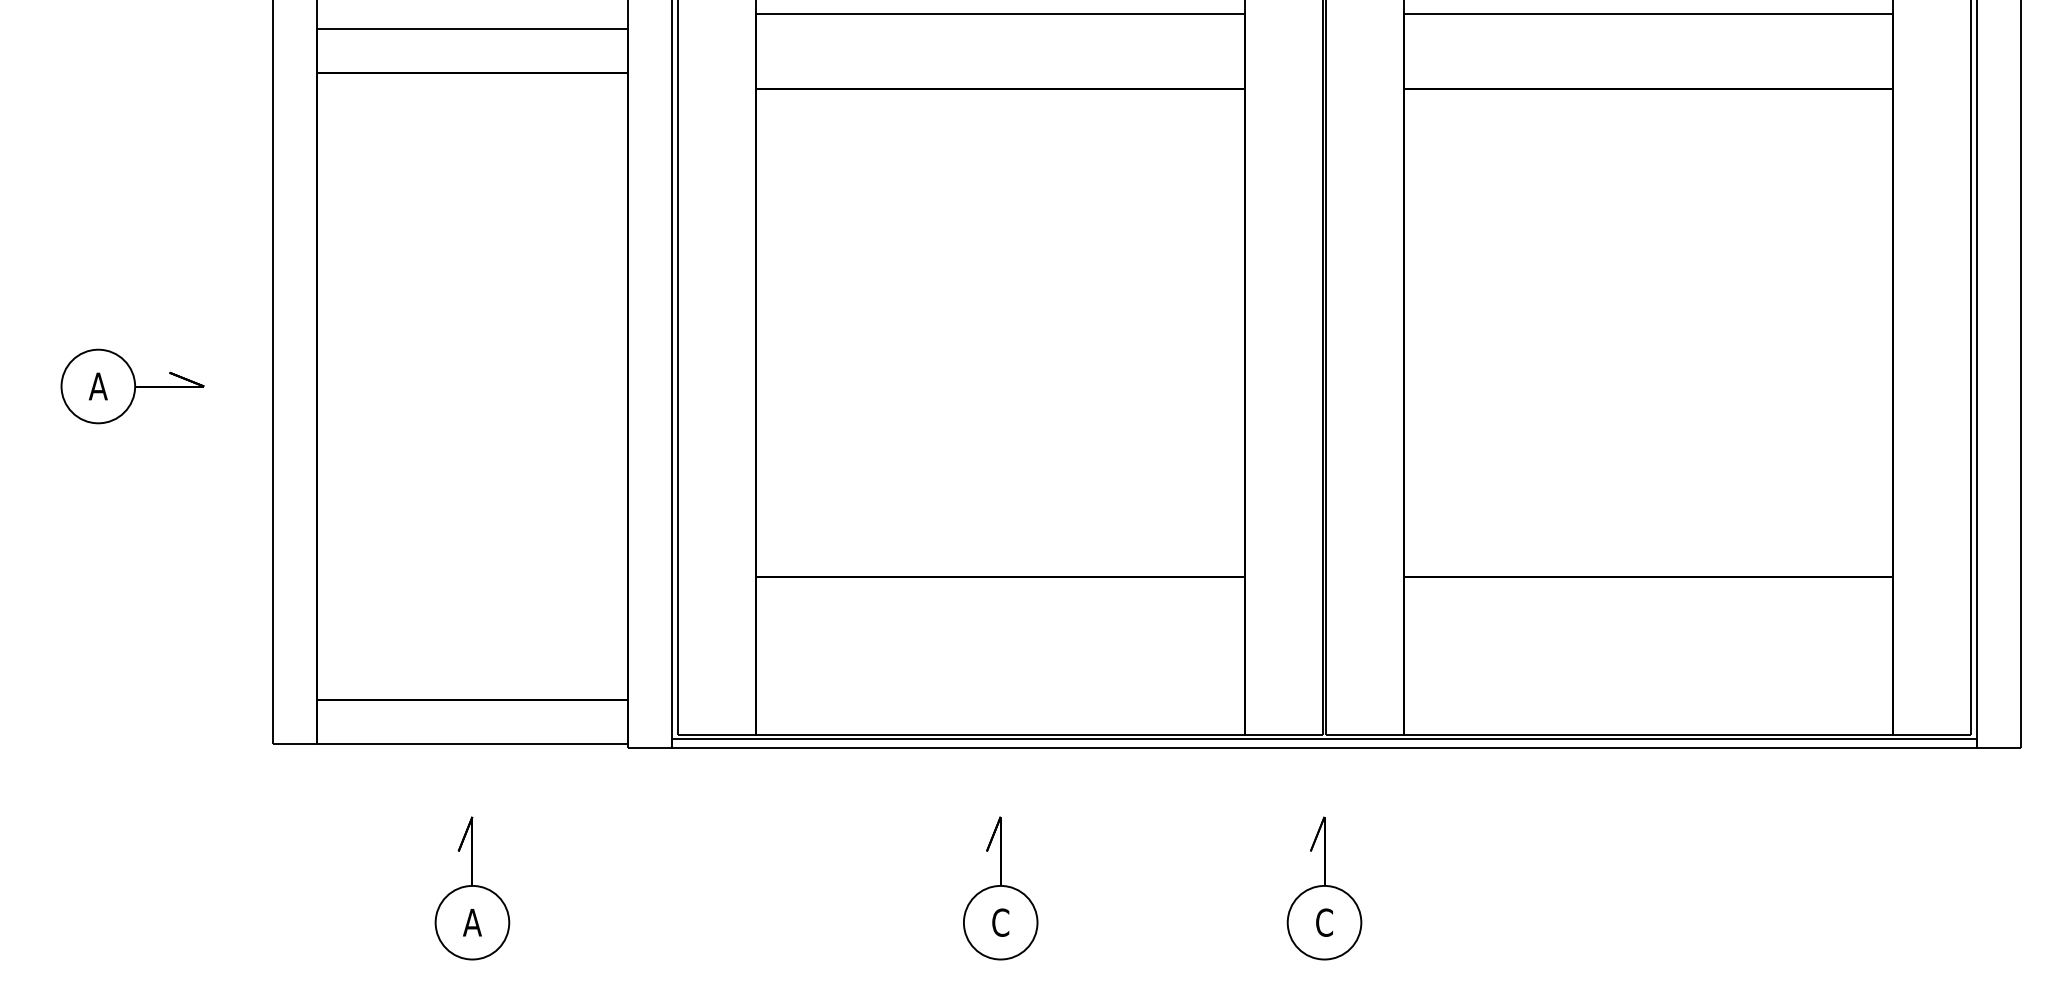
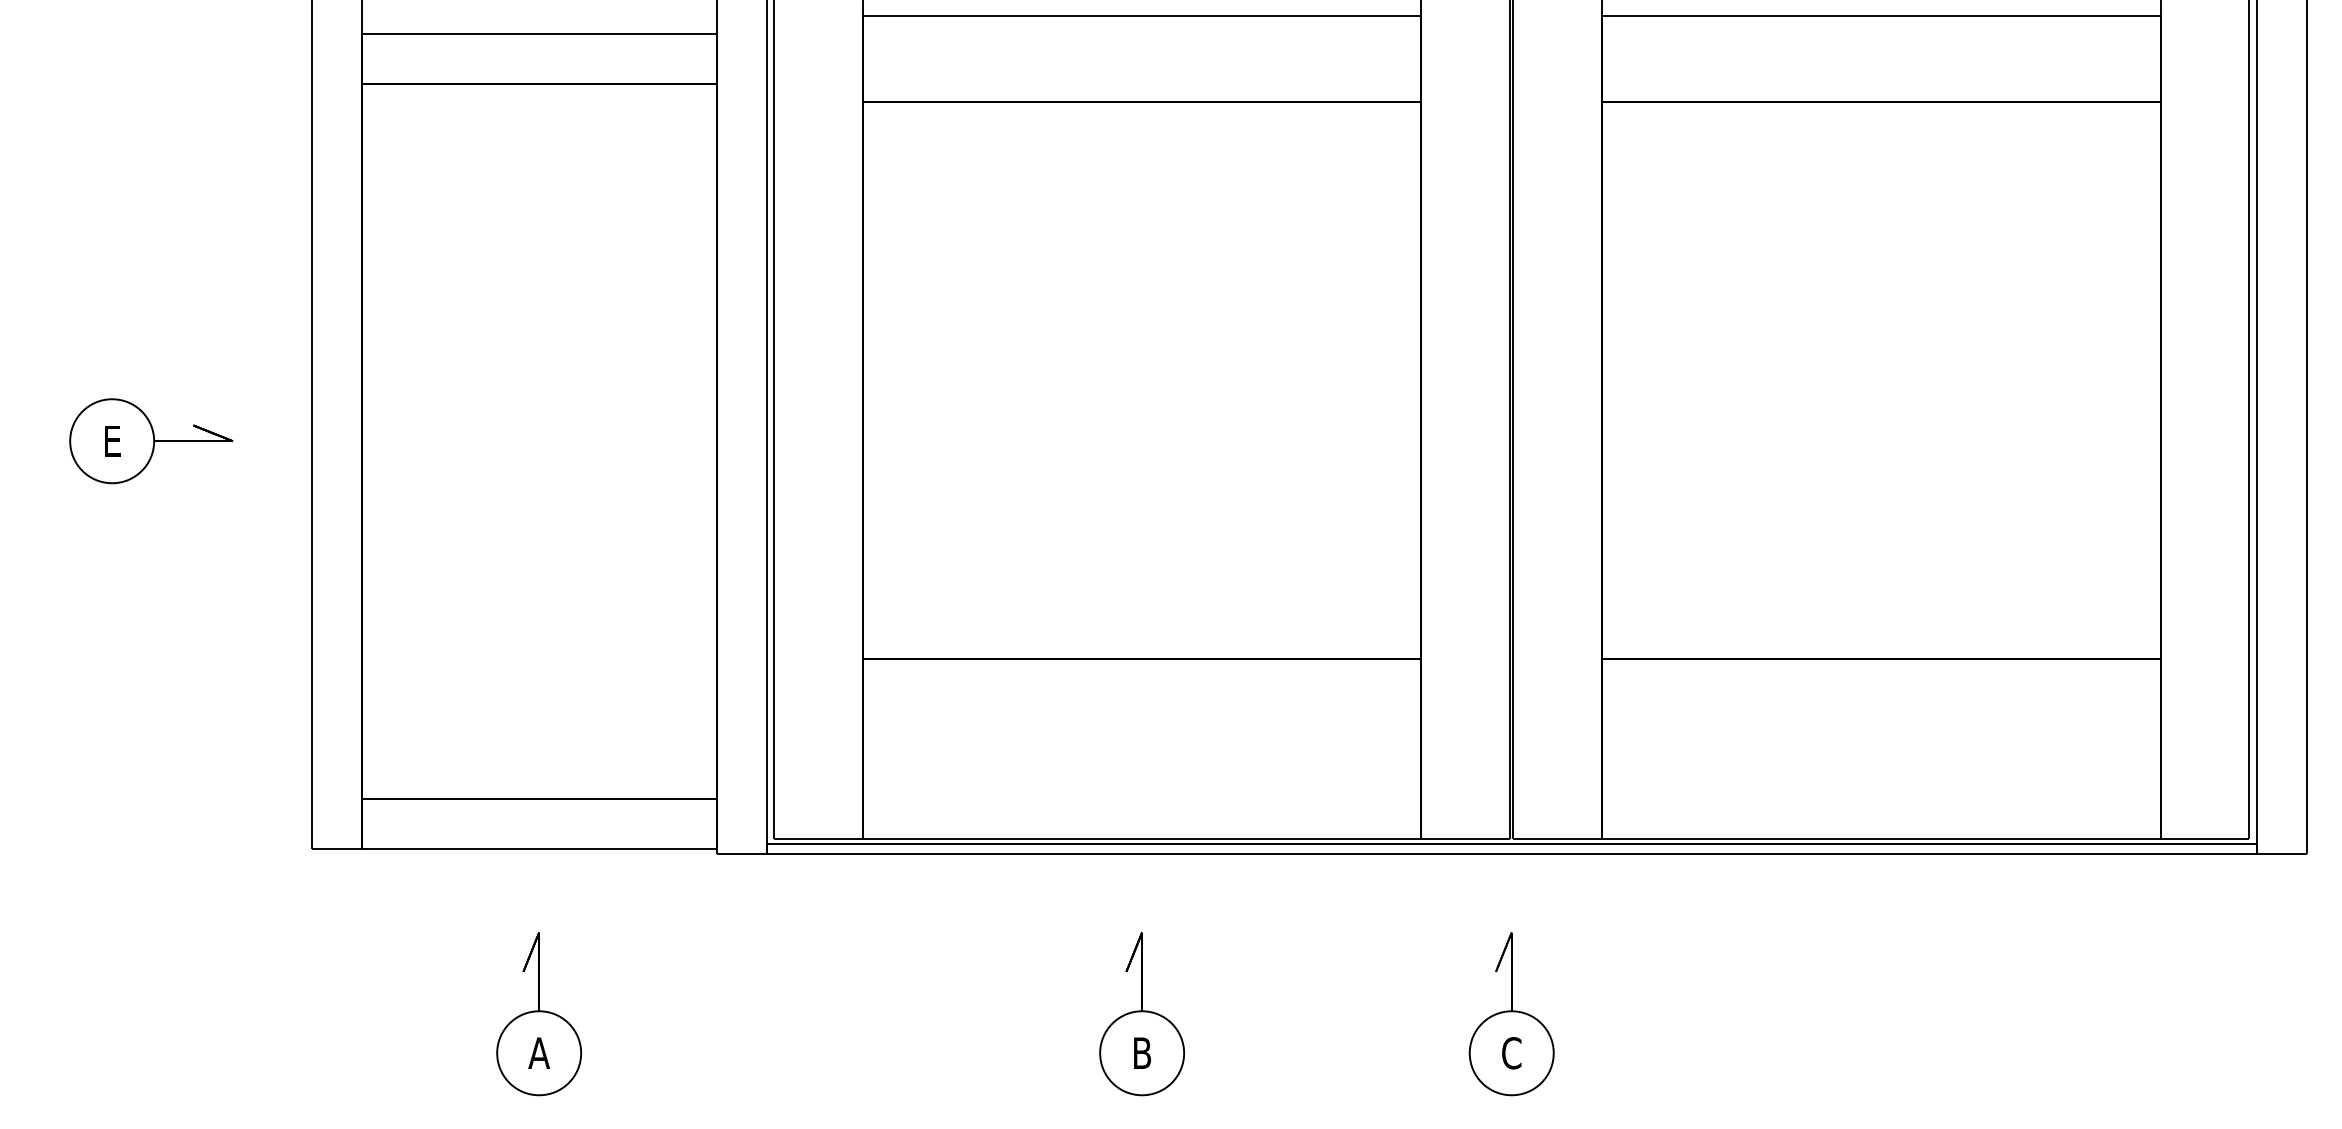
text: (98, 386) -> (112, 441), A -> E
text: (1000, 922) -> (1141, 1053), C -> B

